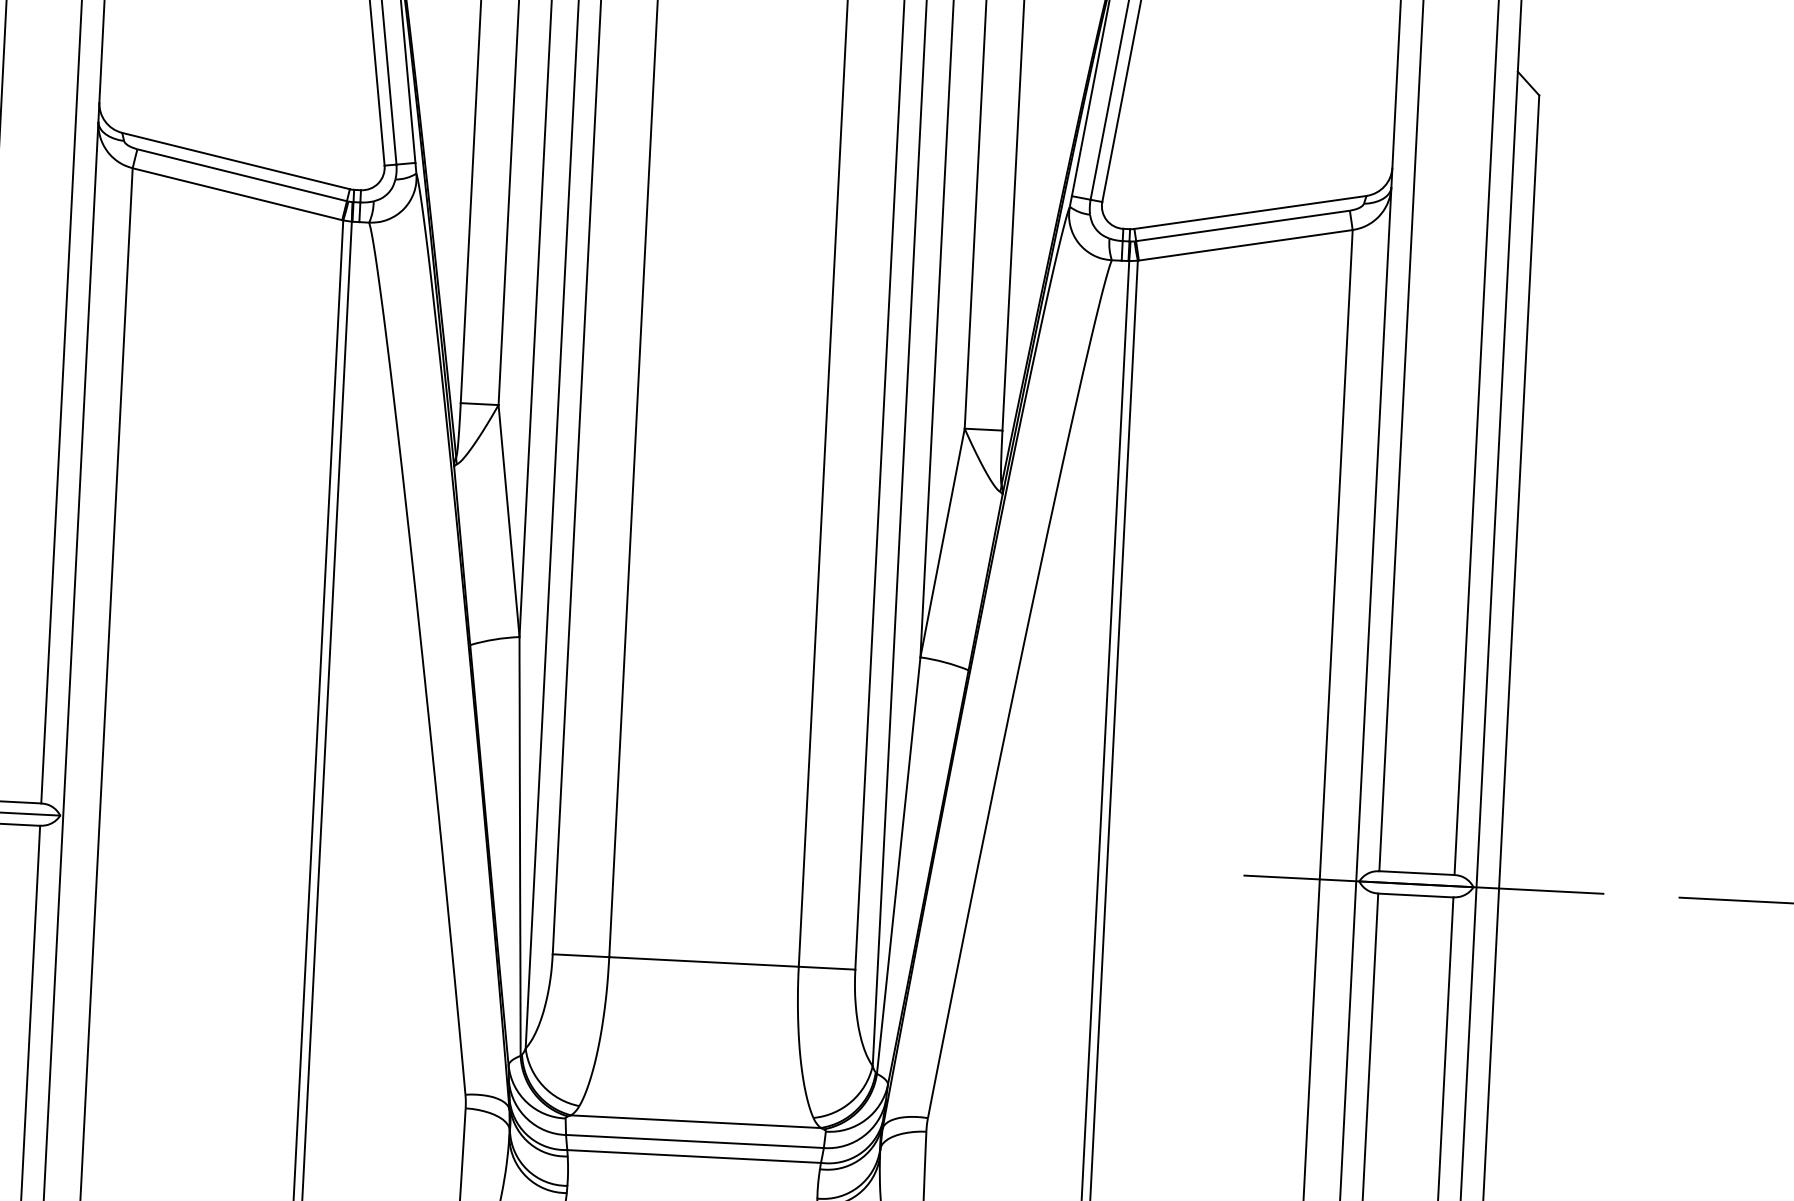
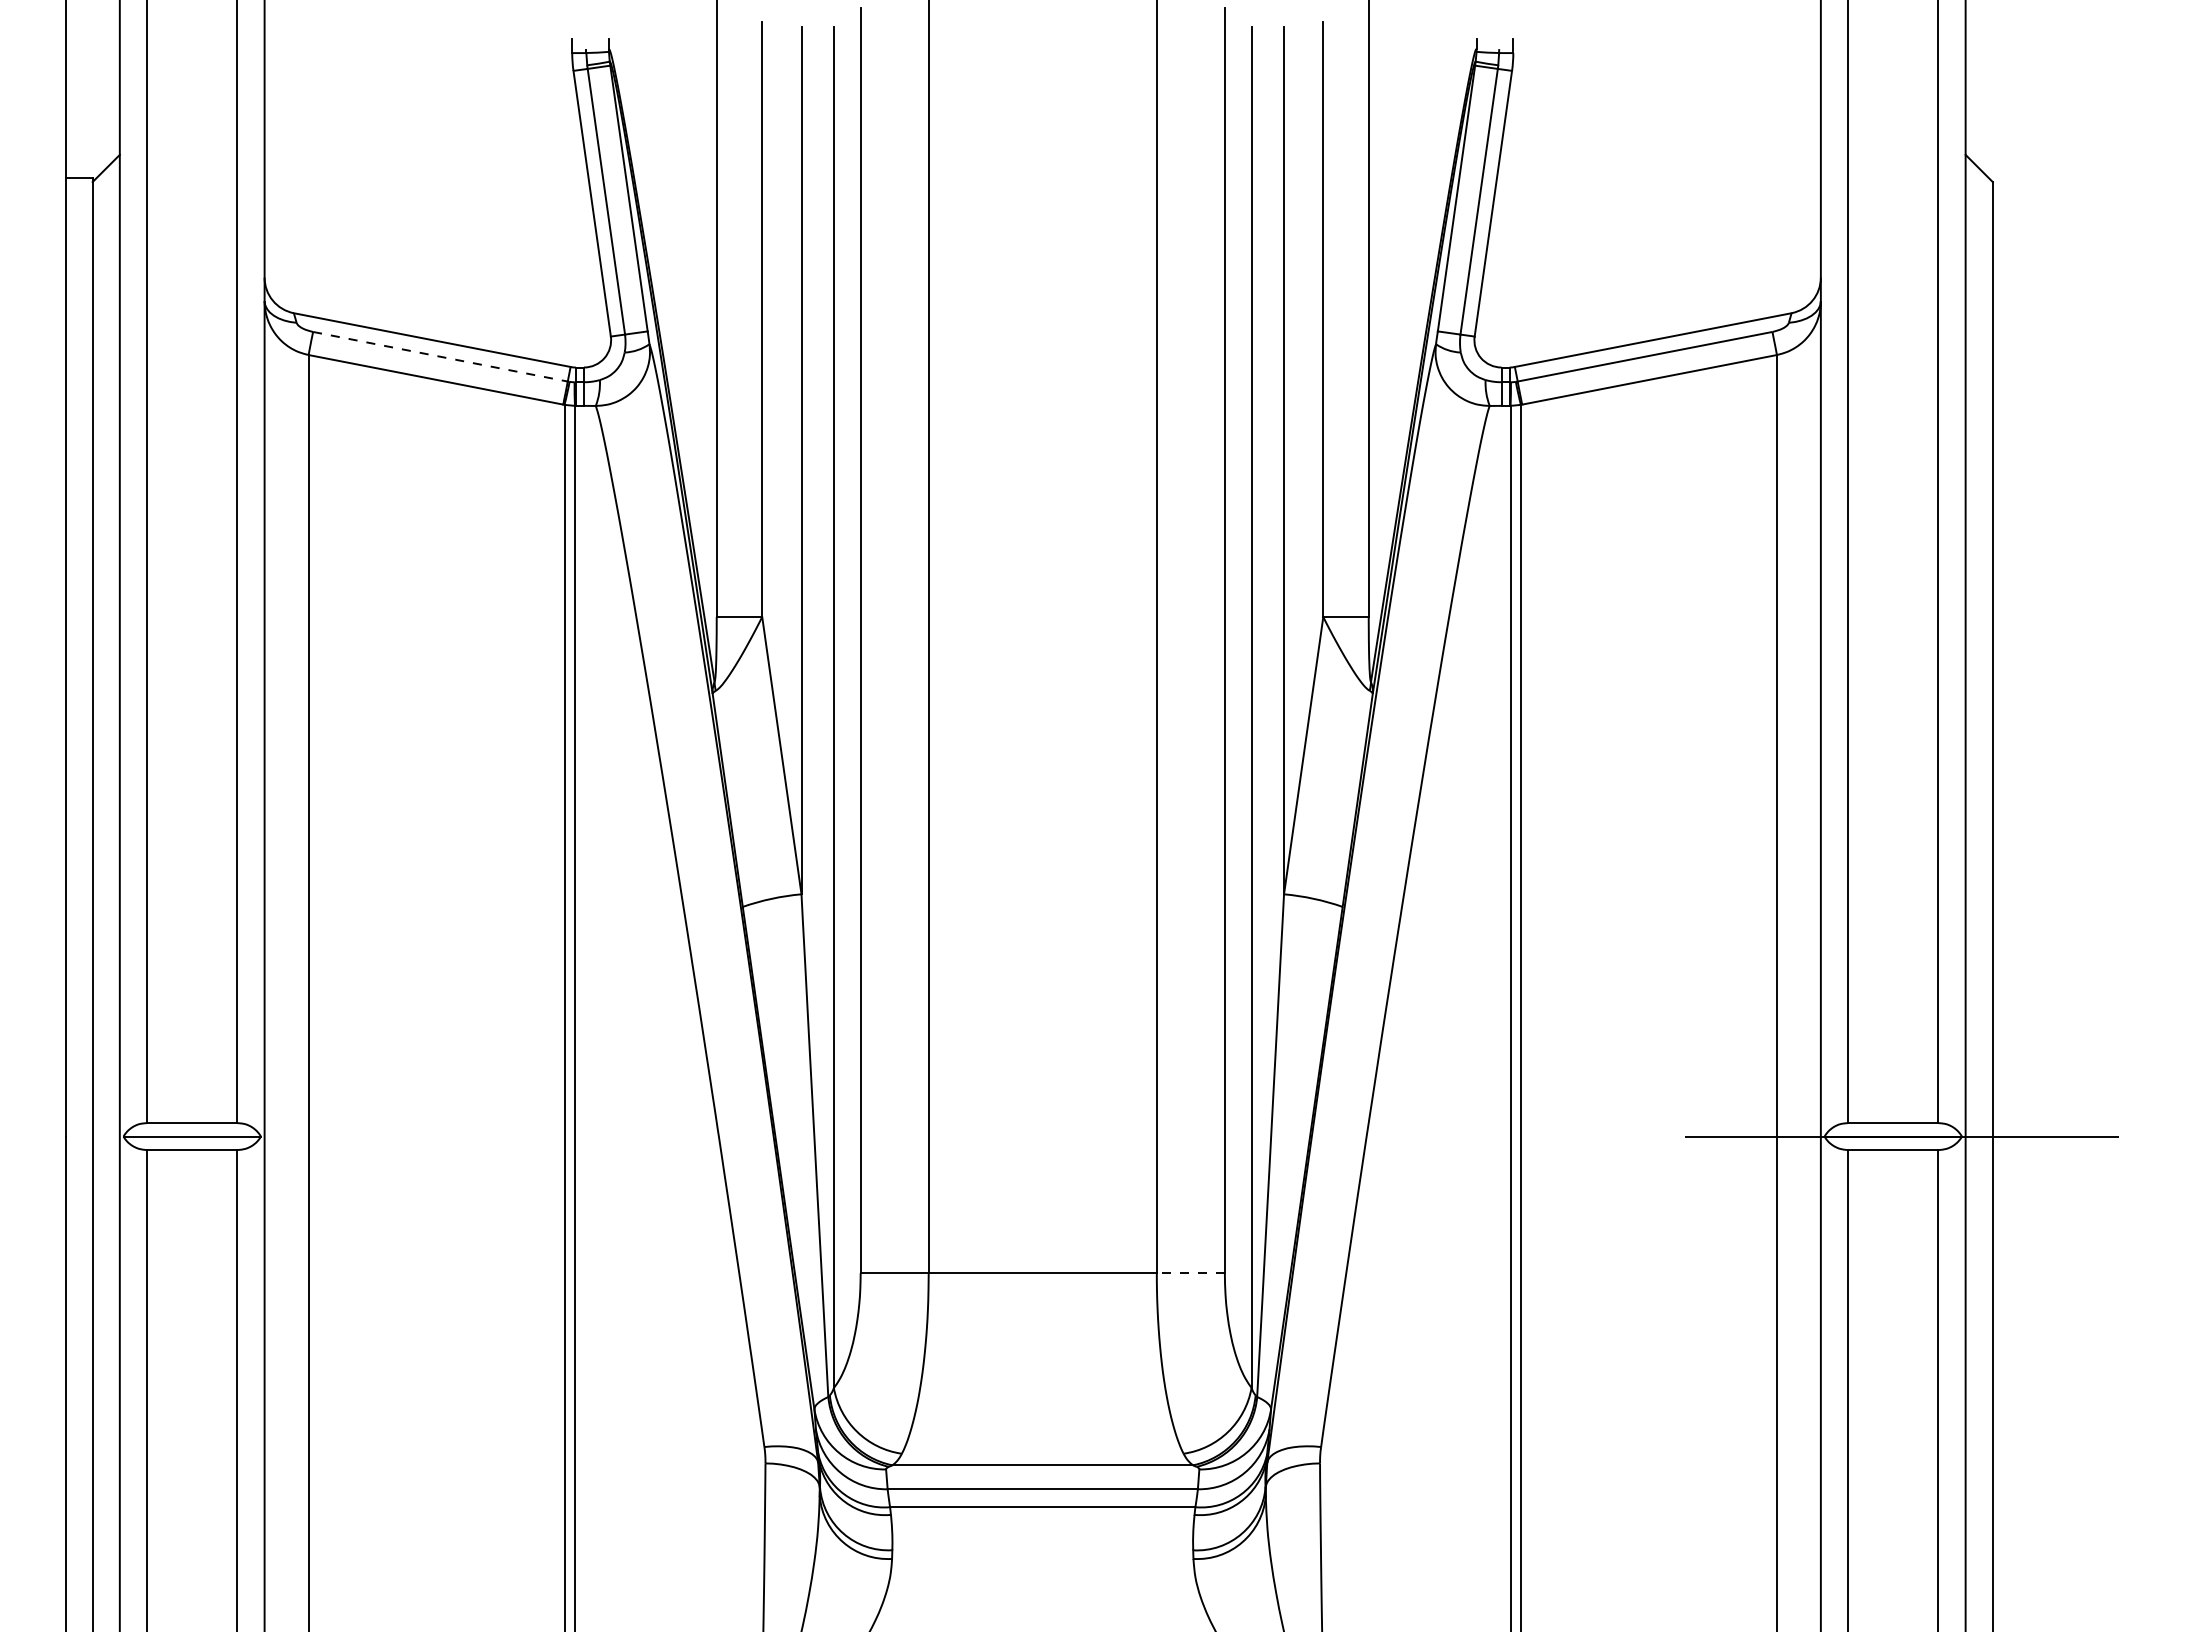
line: (243, 175) -> (441, 356), solid -> dashed
line: (826, 968) -> (1190, 1273), solid -> dashed

